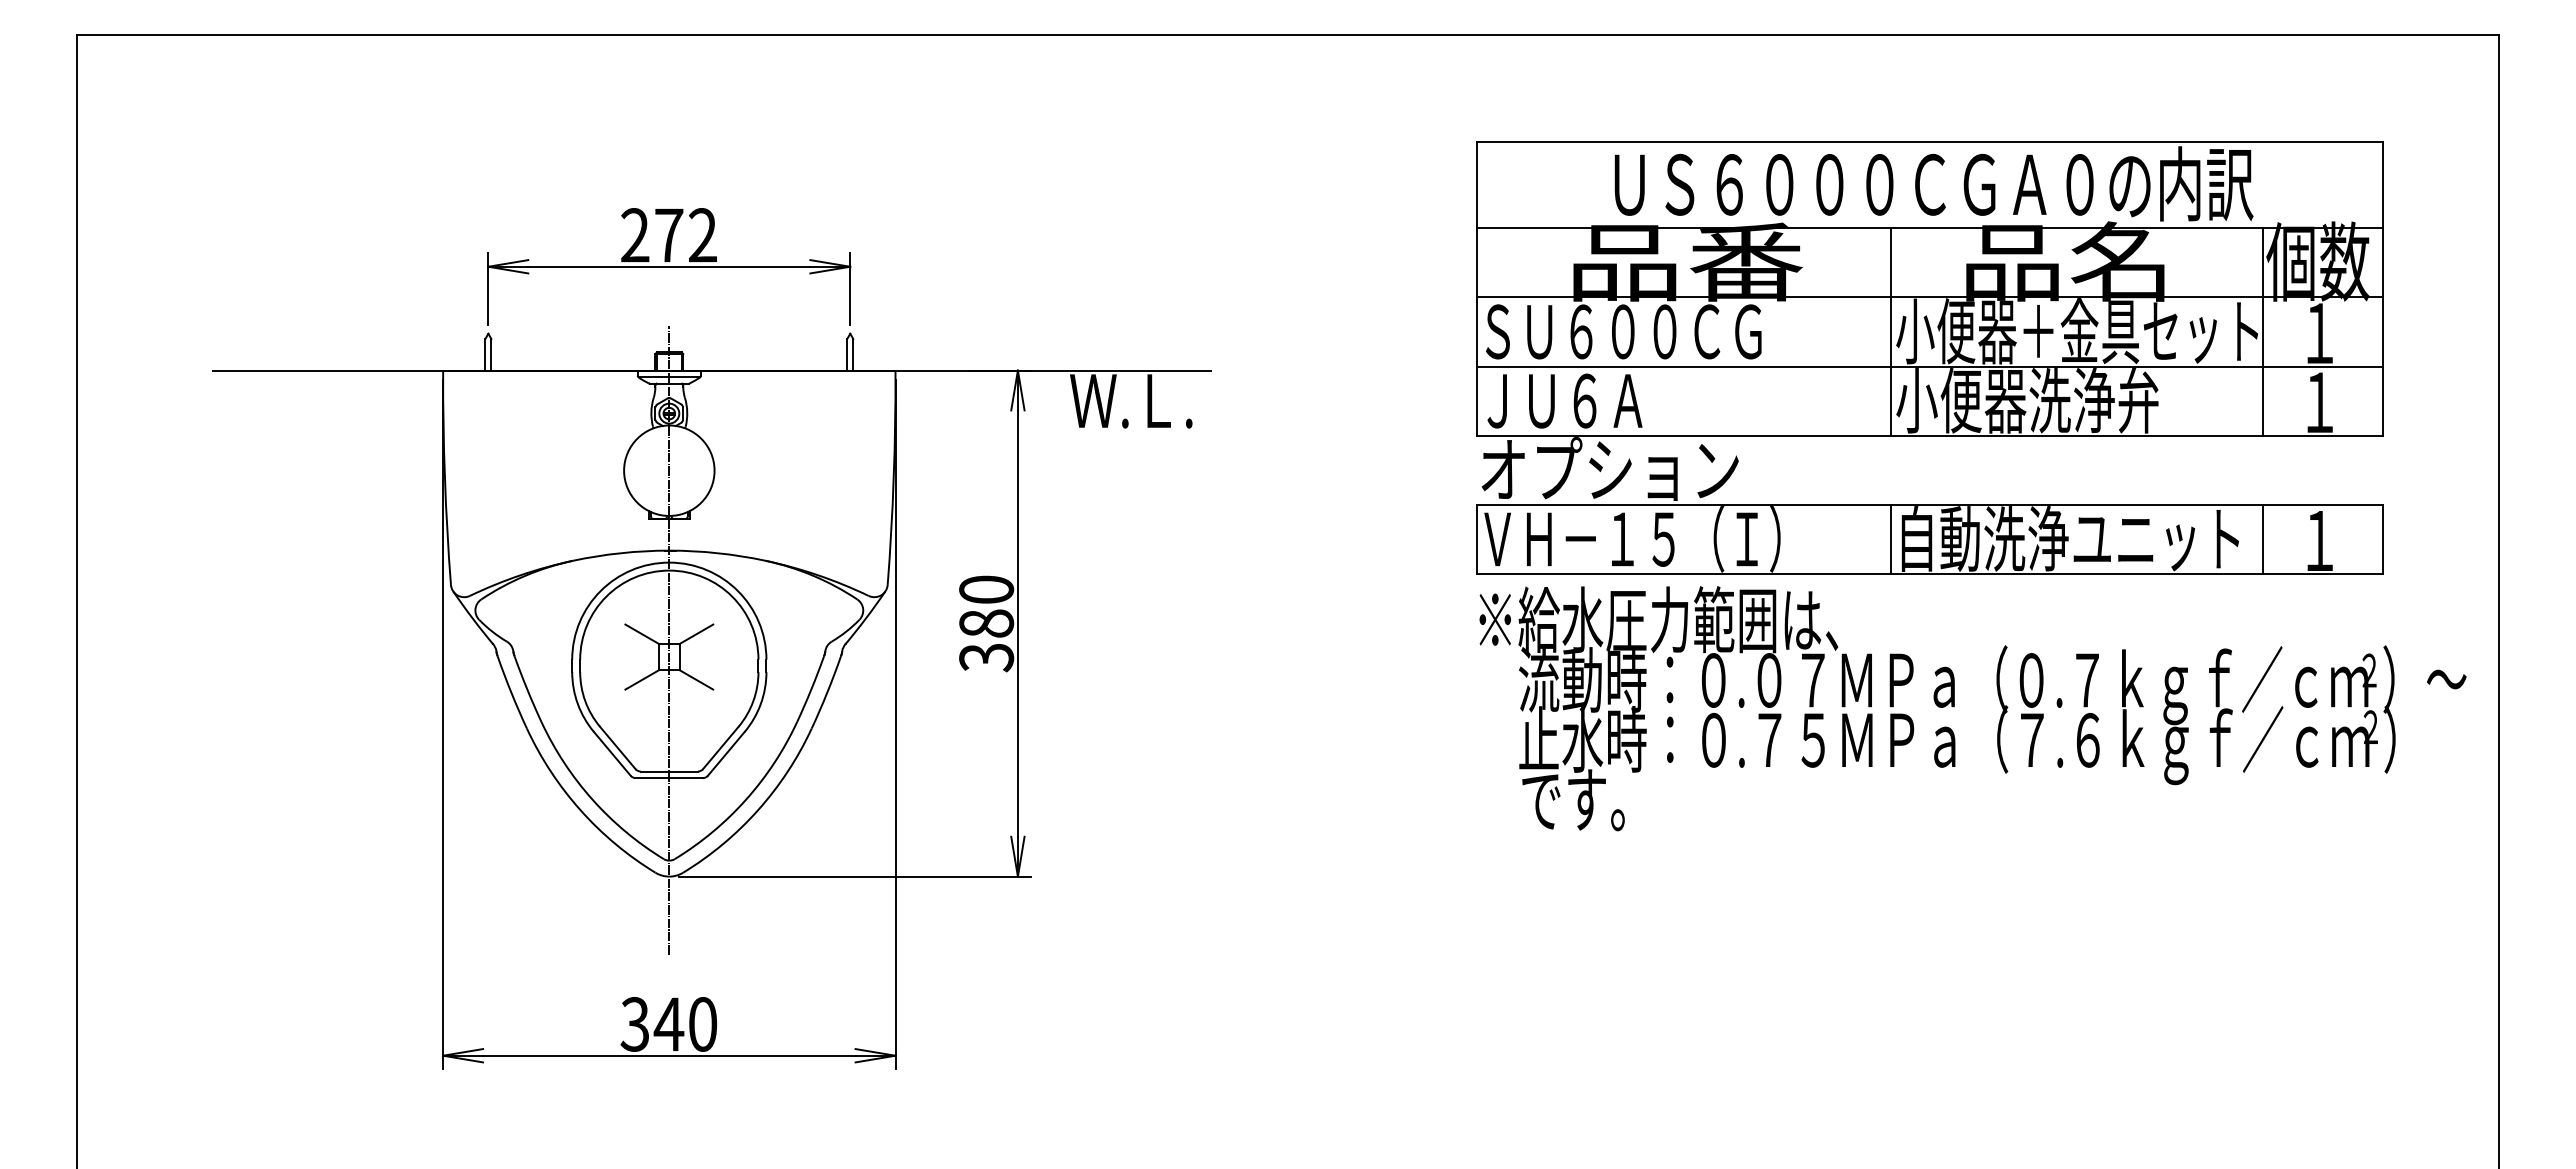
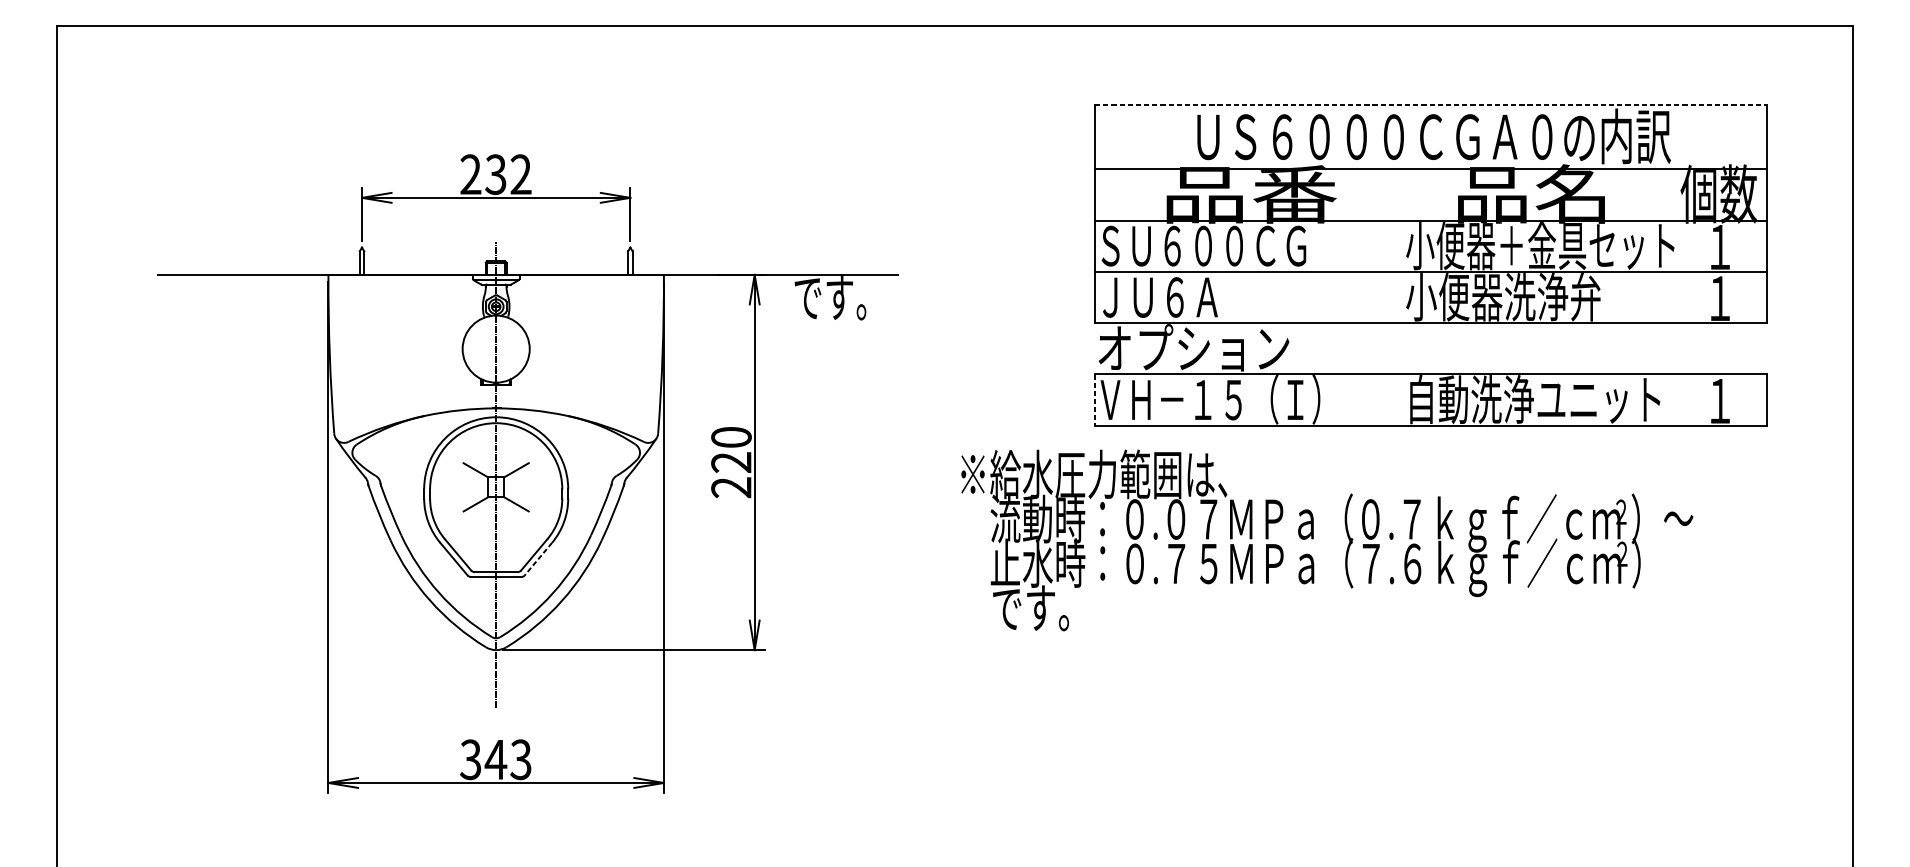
line: (1930, 141) -> (1431, 104), solid -> dashed
text: (668, 235) -> (495, 174), 272 -> 232
line: (1890, 331) -> (1401, 245), removed
line: (2263, 331) -> (1678, 245), removed
text: (1131, 402) -> (838, 298), Ｗ.Ｌ. -> です。
line: (1476, 539) -> (1094, 400), solid -> dashed
line: (1890, 539) -> (1401, 400), removed
line: (2263, 539) -> (1678, 400), removed
text: (986, 640) -> (731, 475), 380 -> 220
text: (1972, 708) -> (1326, 540), moved
line: (726, 753) -> (538, 558), solid -> dashed
text: (702, 1024) -> (520, 759), 340 -> 343

